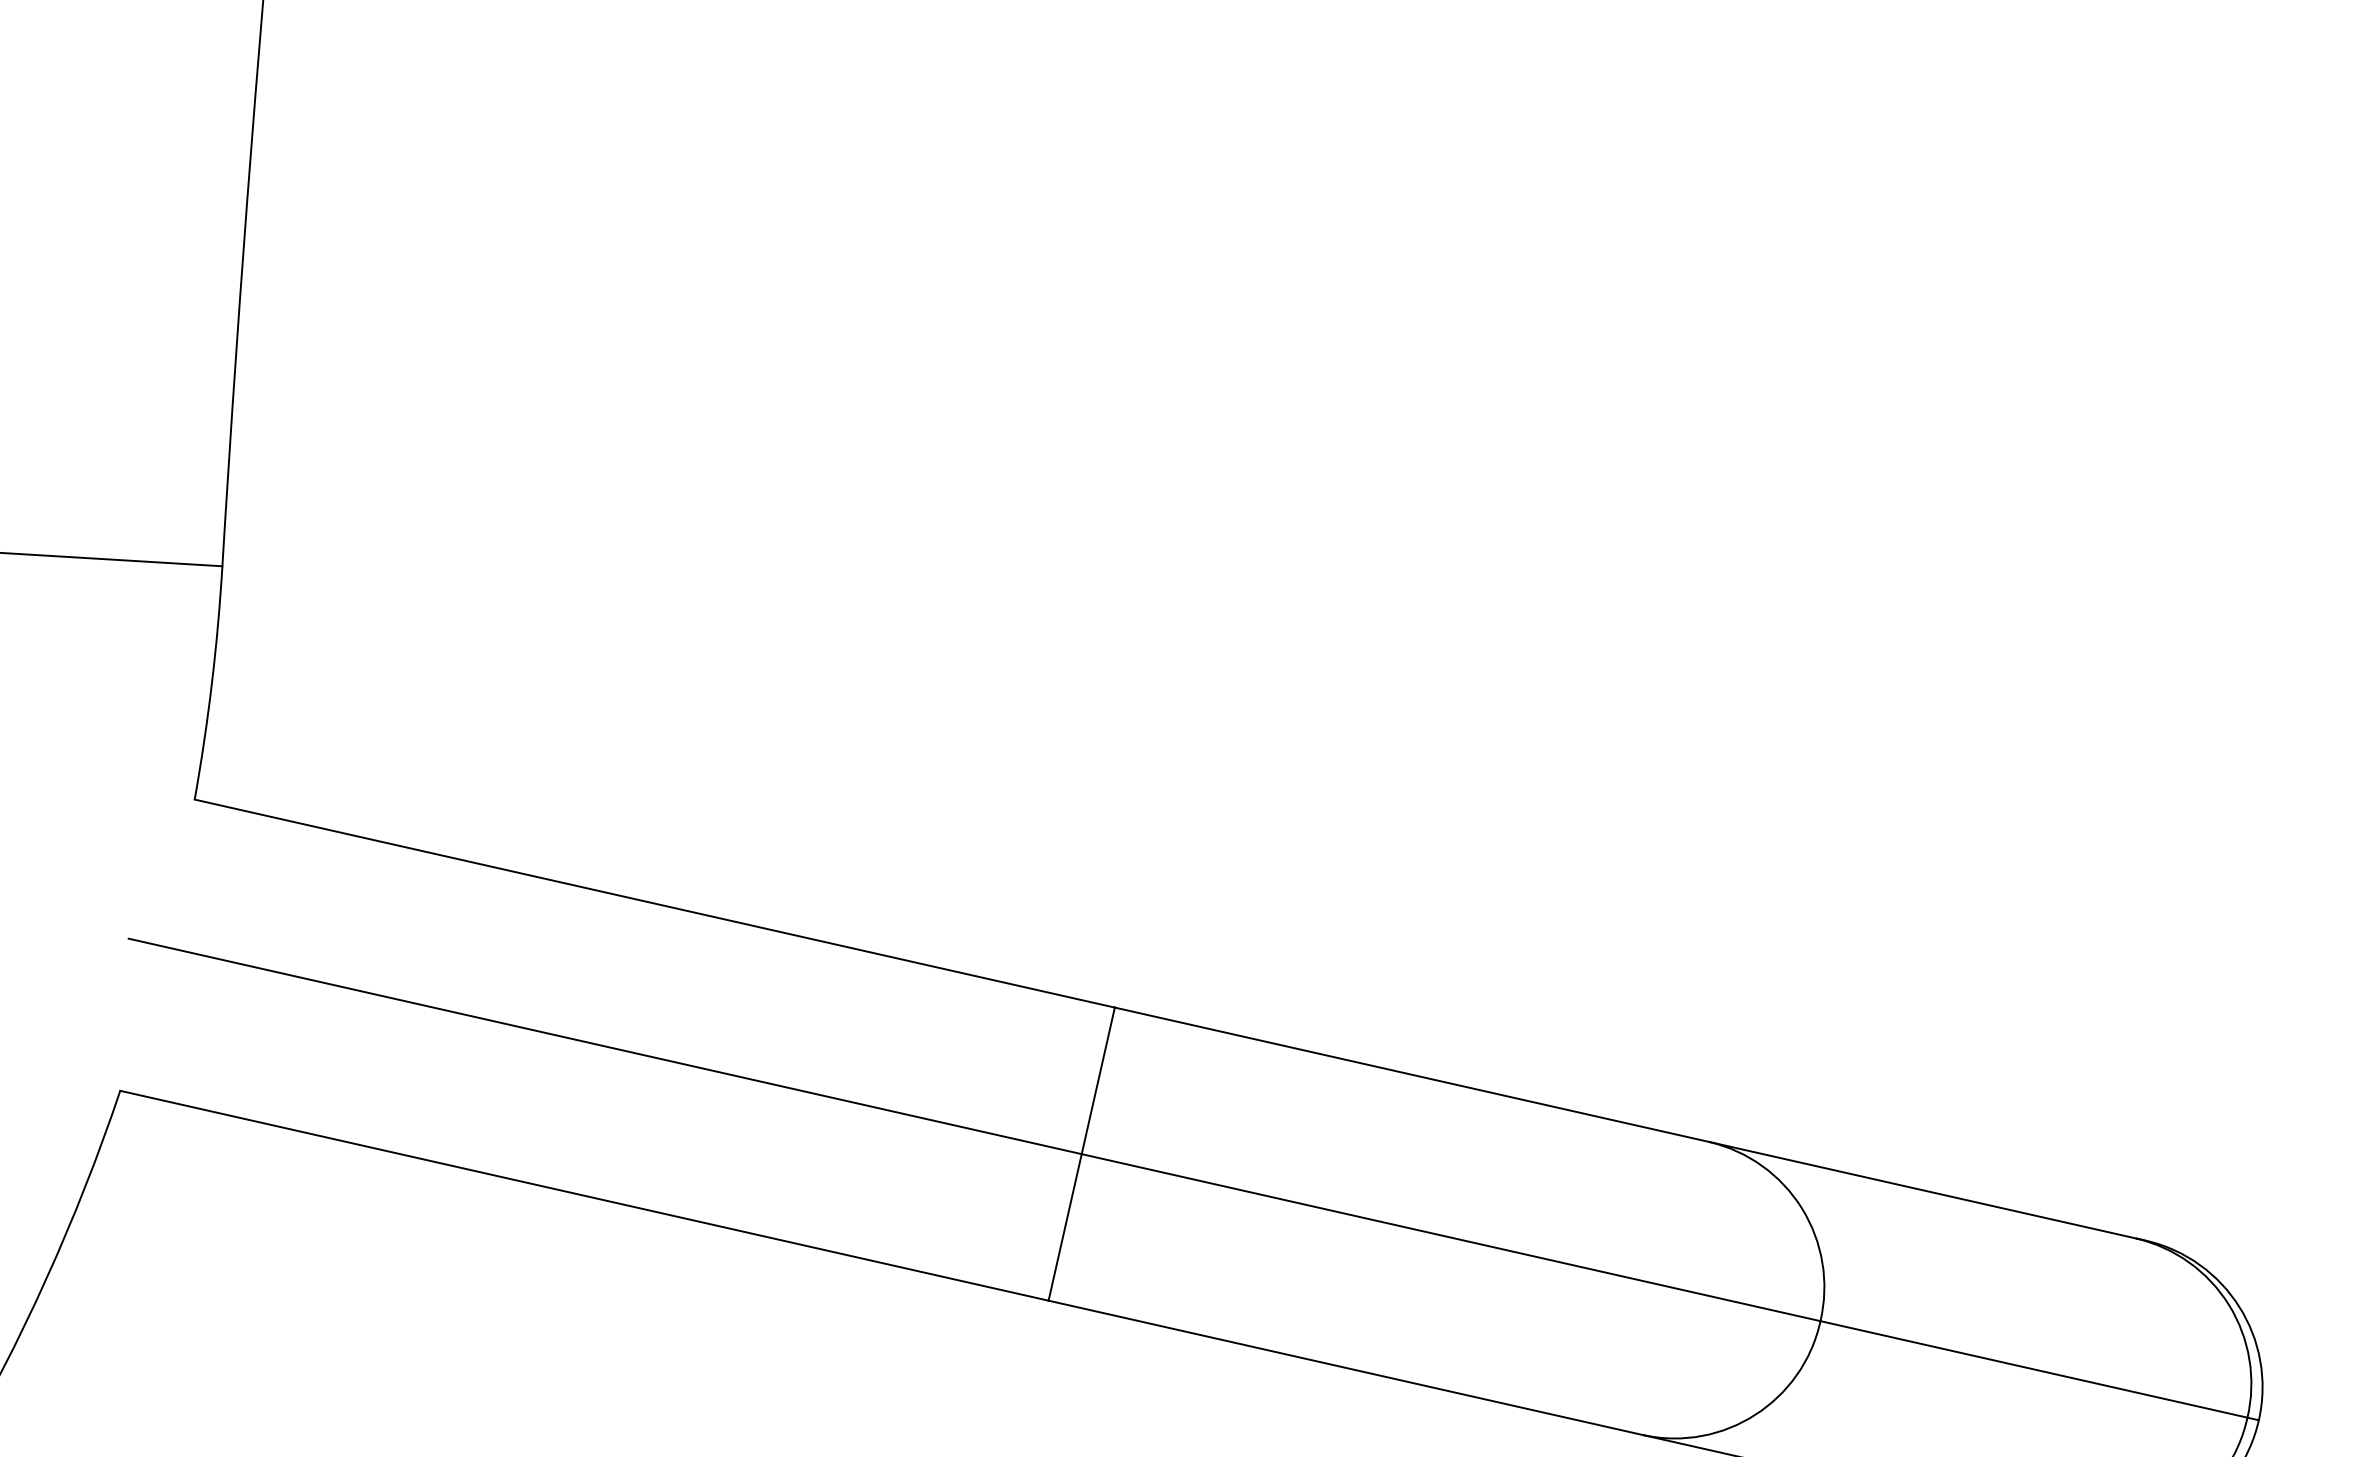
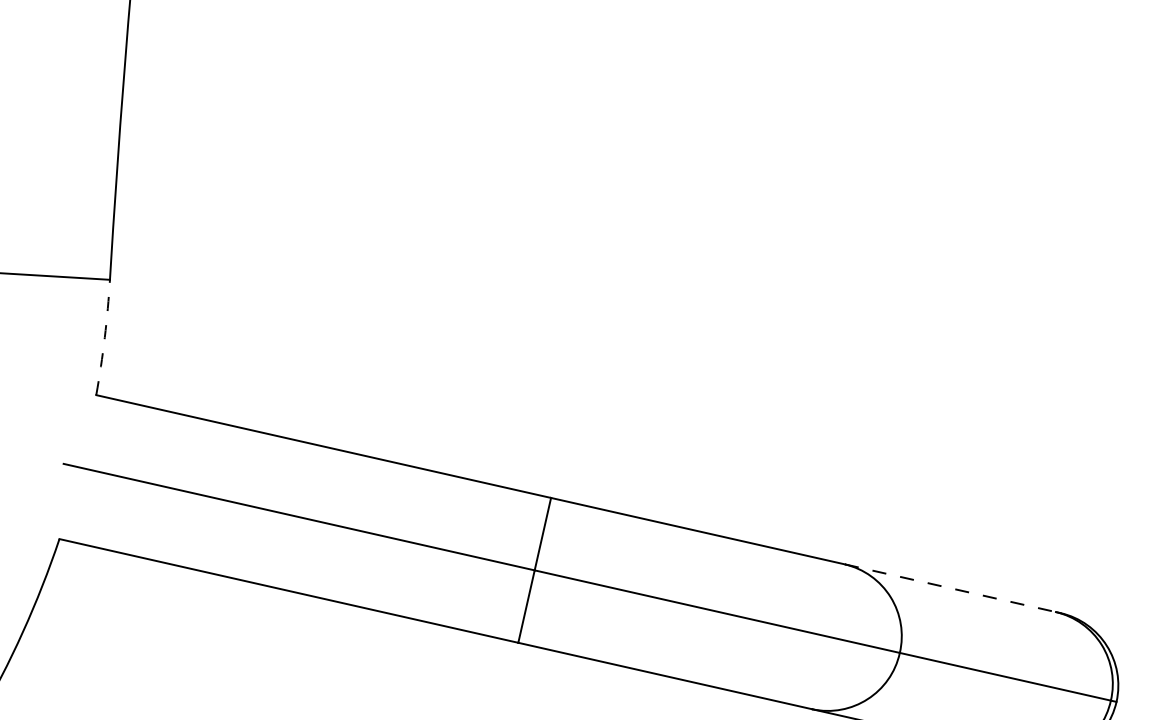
arc: (211, 682) -> (104, 337), solid -> dashed
line: (1922, 1190) -> (950, 588), solid -> dashed

